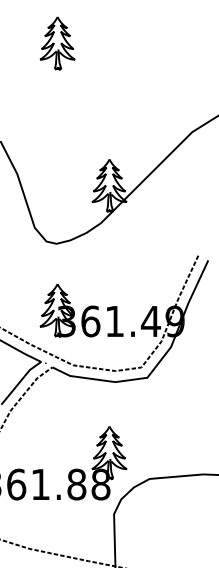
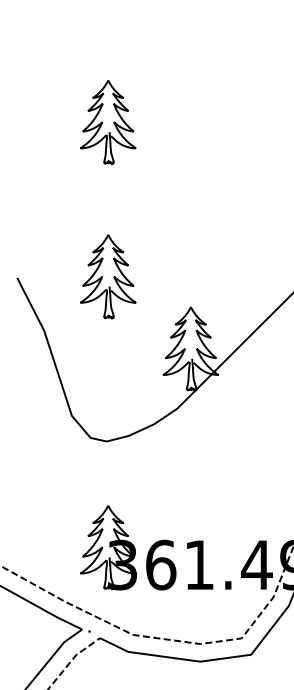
part: (57, 140) -> (108, 276), added

